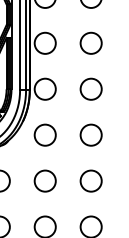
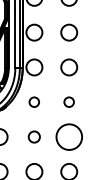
circle: (44, 134) -> (33, 101), size x0.6
circle: (90, 134) -> (68, 101), size x0.6
circle: (44, 180) -> (33, 136), size x0.7
circle: (90, 180) -> (68, 136), size x1.6

